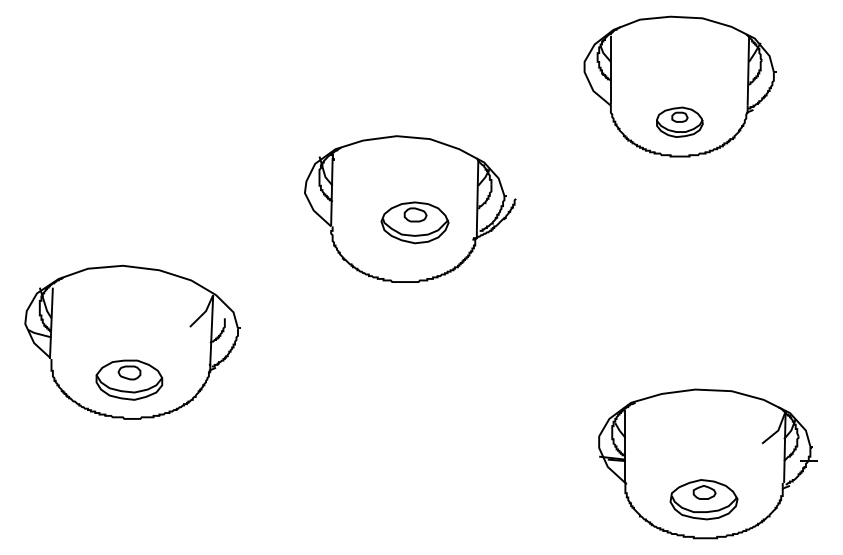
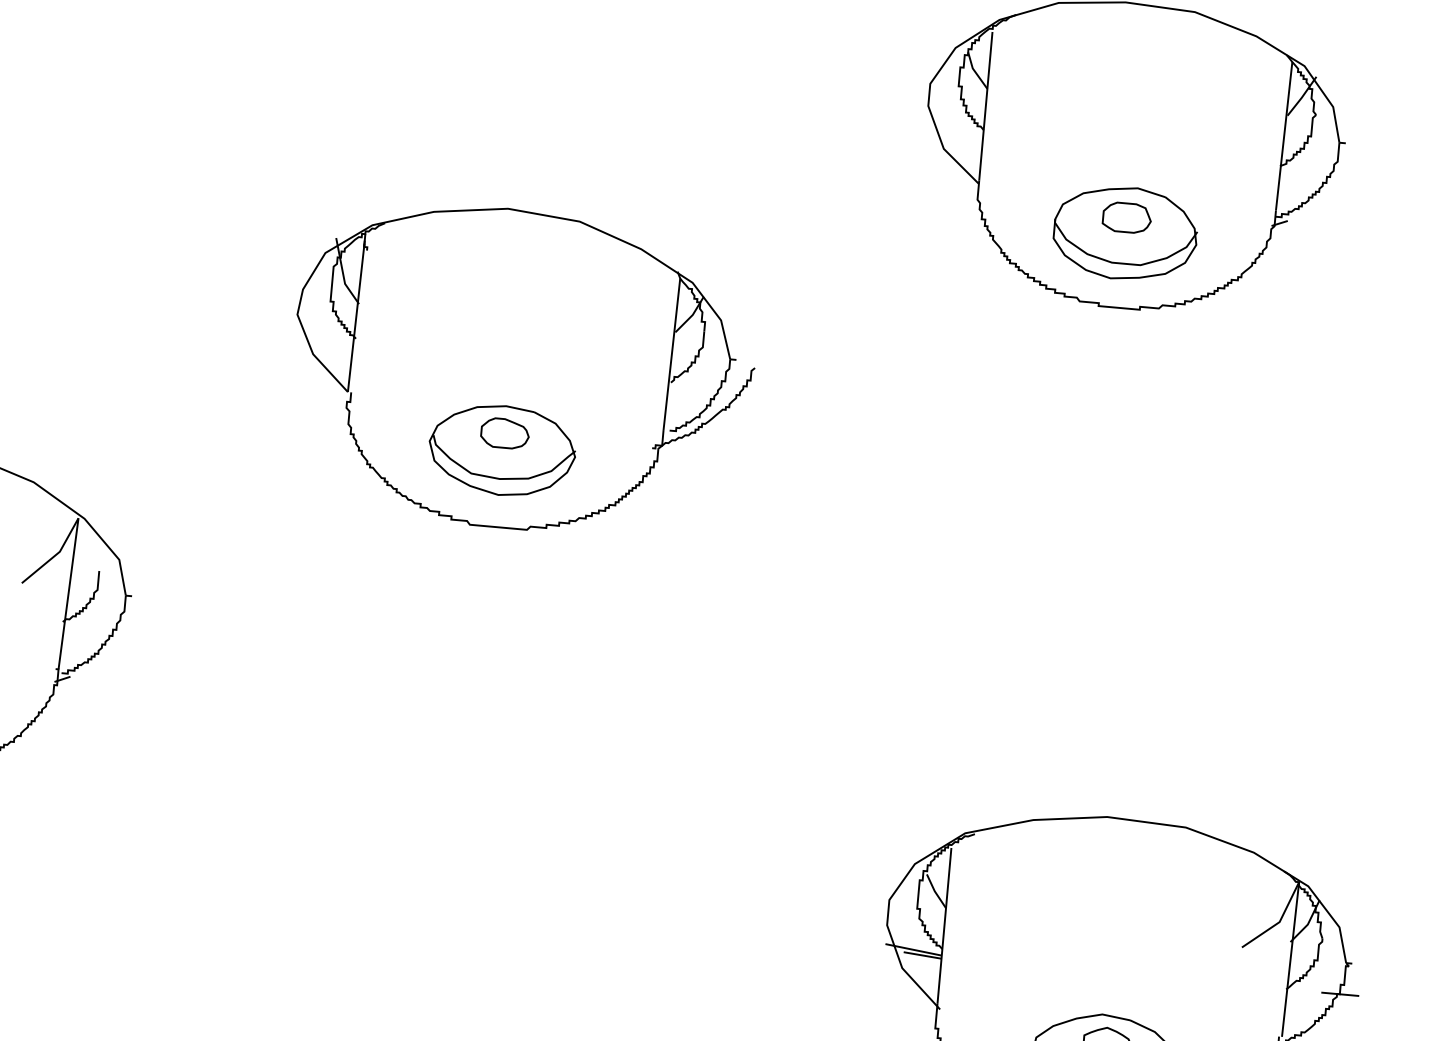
part: (679, 122) -> (1124, 233), size x1.43
part: (414, 222) -> (501, 449), moved

